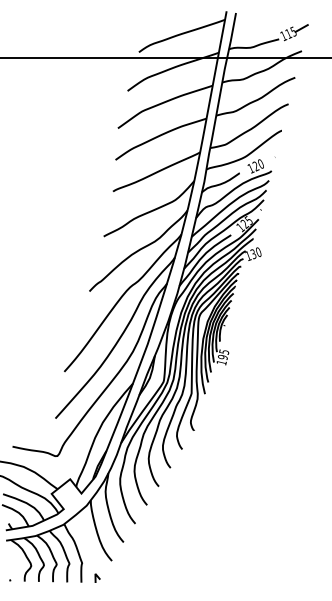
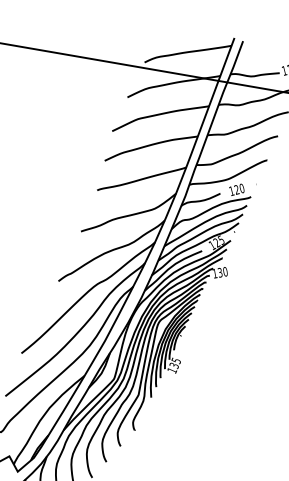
text: (222, 357) -> (173, 365), 195 -> 135

